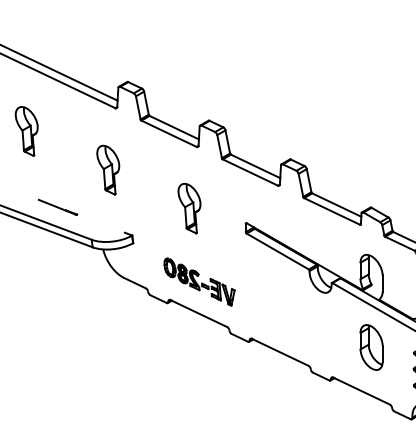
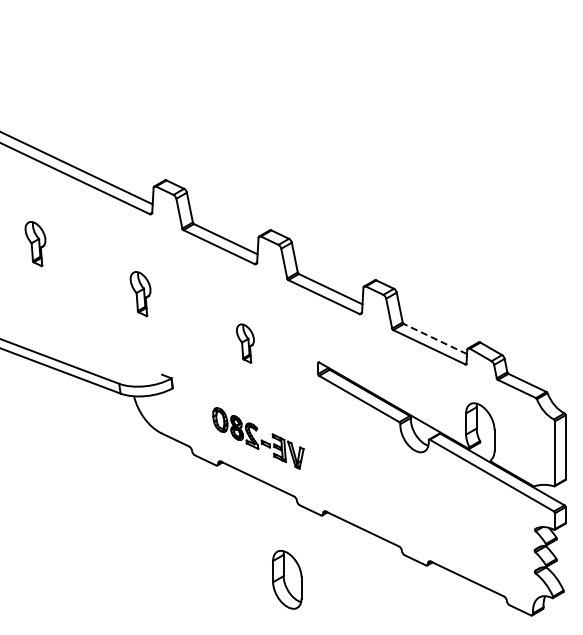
part: (26, 130) -> (35, 243), size x0.7
part: (108, 169) -> (140, 293), size x0.7
line: (336, 204) -> (434, 338), solid -> dashed
line: (57, 206) -> (75, 341), removed
part: (189, 208) -> (245, 343), size x0.6
part: (371, 347) -> (287, 579), moved

